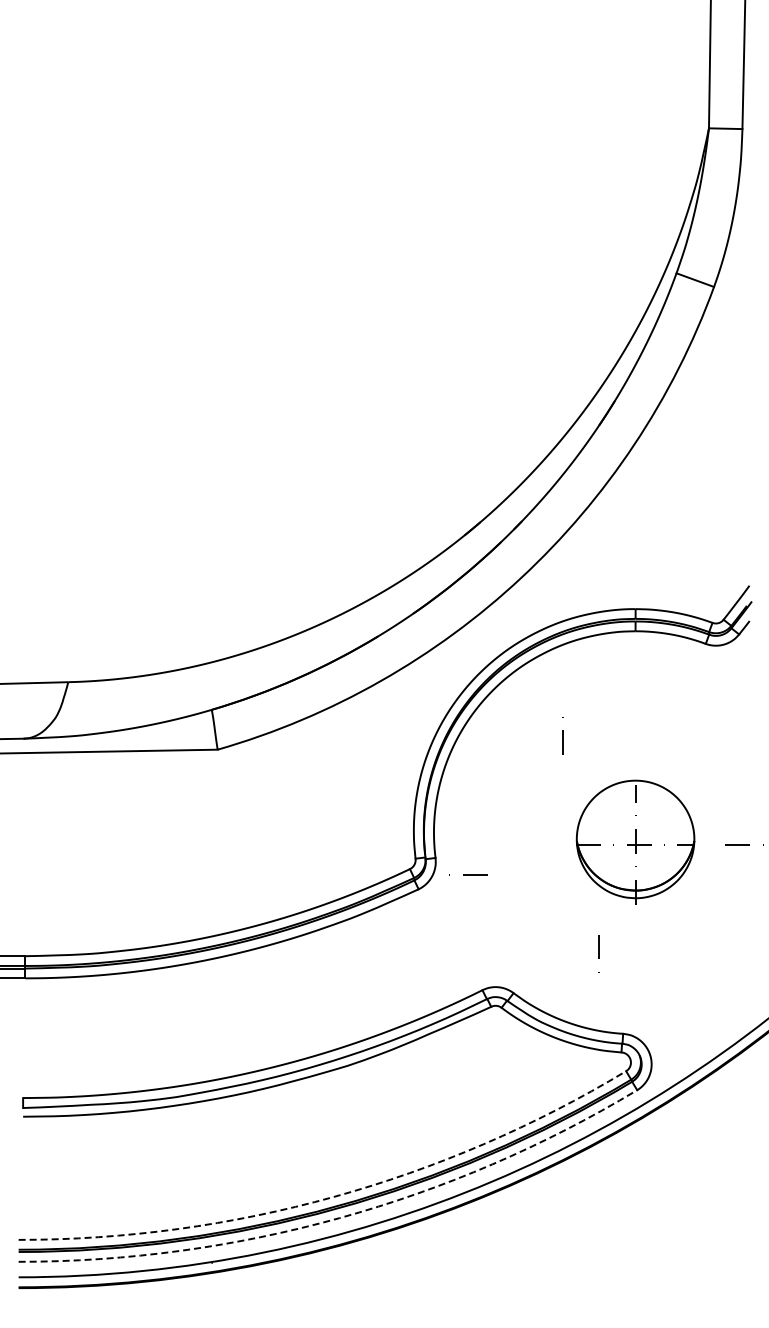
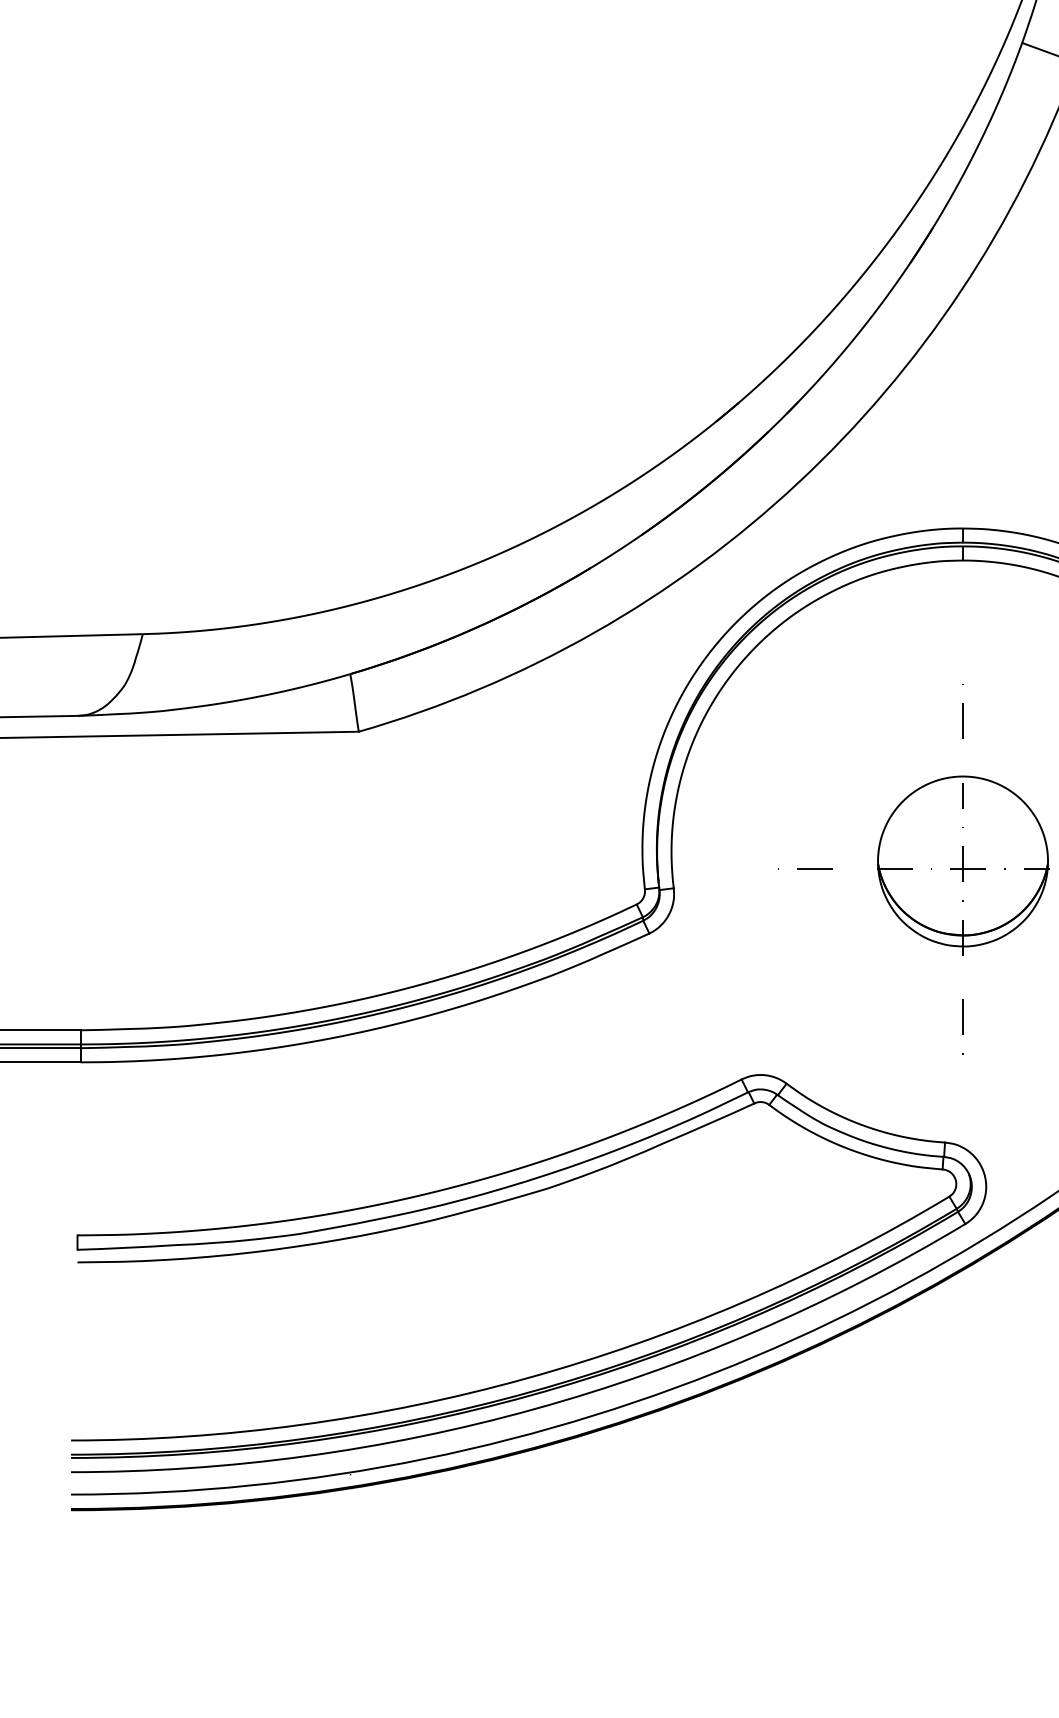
line: (562, 735) -> (962, 711), moved
line: (468, 874) -> (805, 868), moved
line: (598, 953) -> (962, 1026), moved
arc: (333, 1196) -> (526, 1377), dashed -> solid
arc: (339, 1218) -> (534, 1409), dashed -> solid

